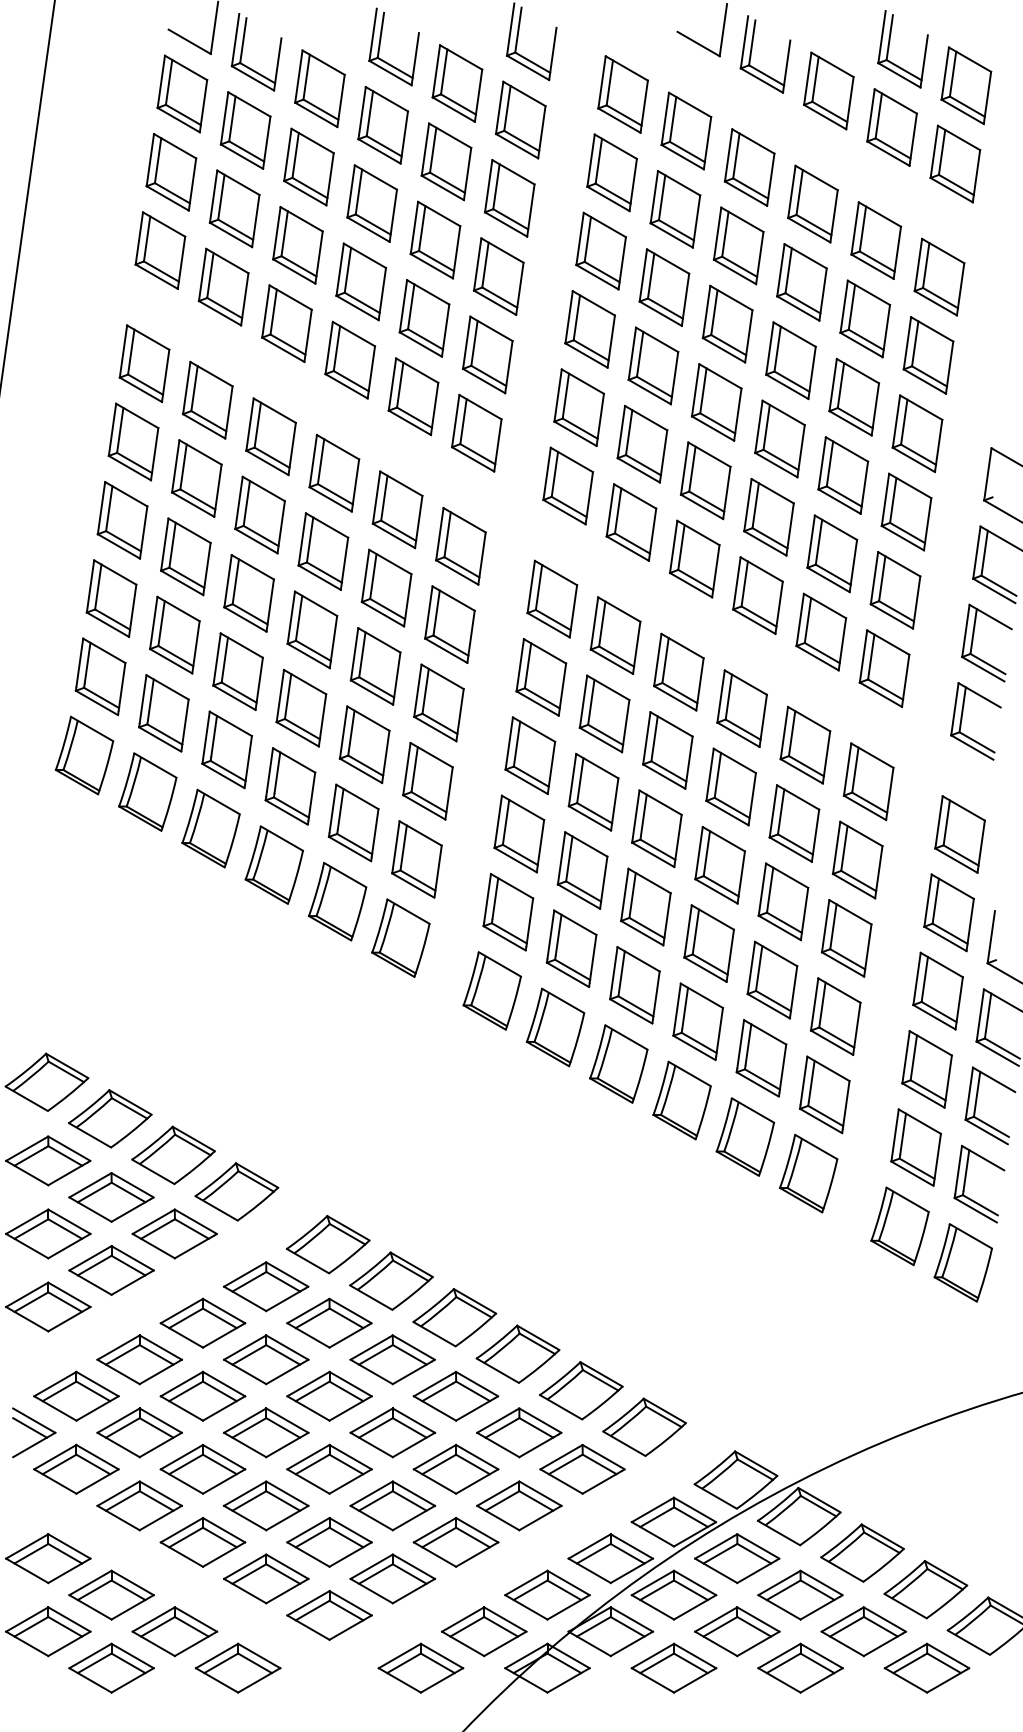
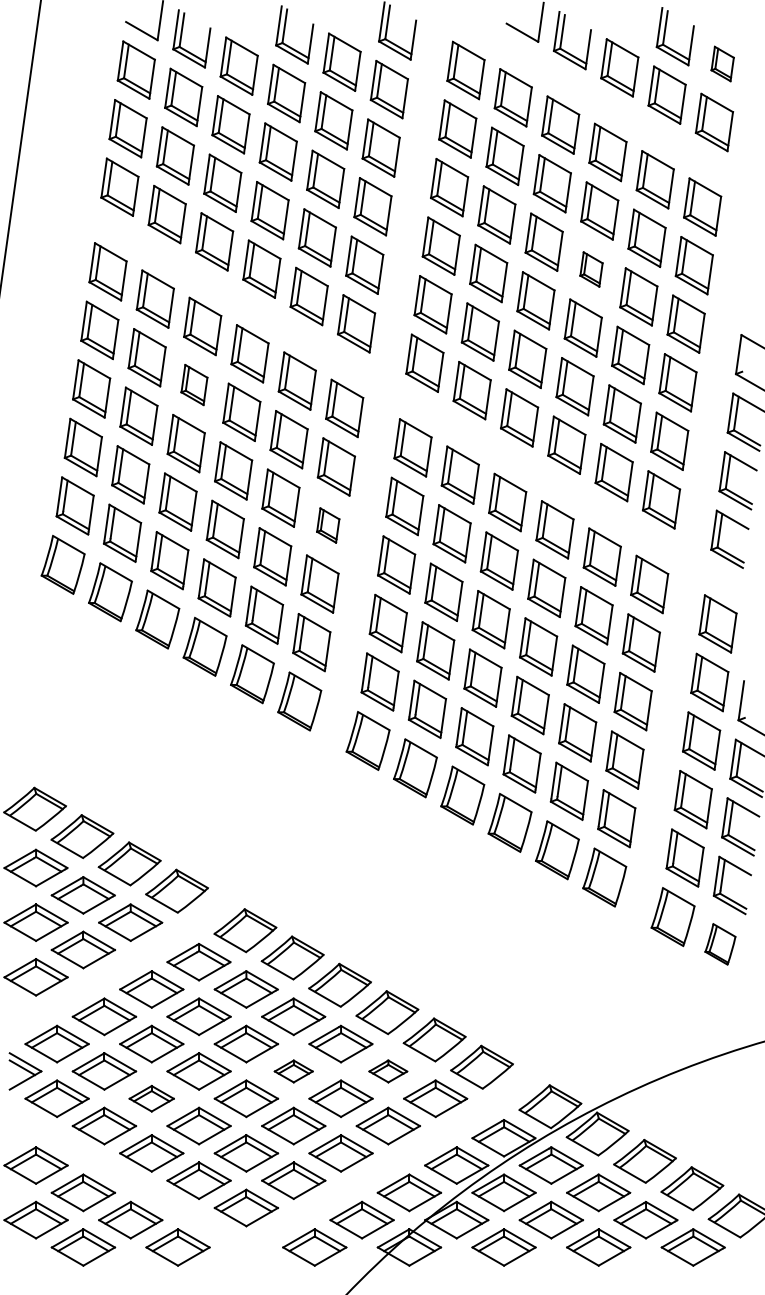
part: (966, 85) -> (722, 63), size x0.6
part: (790, 360) -> (591, 269), size x0.6
part: (259, 514) -> (194, 384), size x0.7
part: (438, 702) -> (327, 525), size x0.6
part: (963, 1262) -> (720, 944), size x0.7
part: (392, 1432) -> (293, 1071), size x0.6
part: (519, 1432) -> (388, 1071), size x0.6
part: (202, 1469) -> (151, 1098), size x0.7

